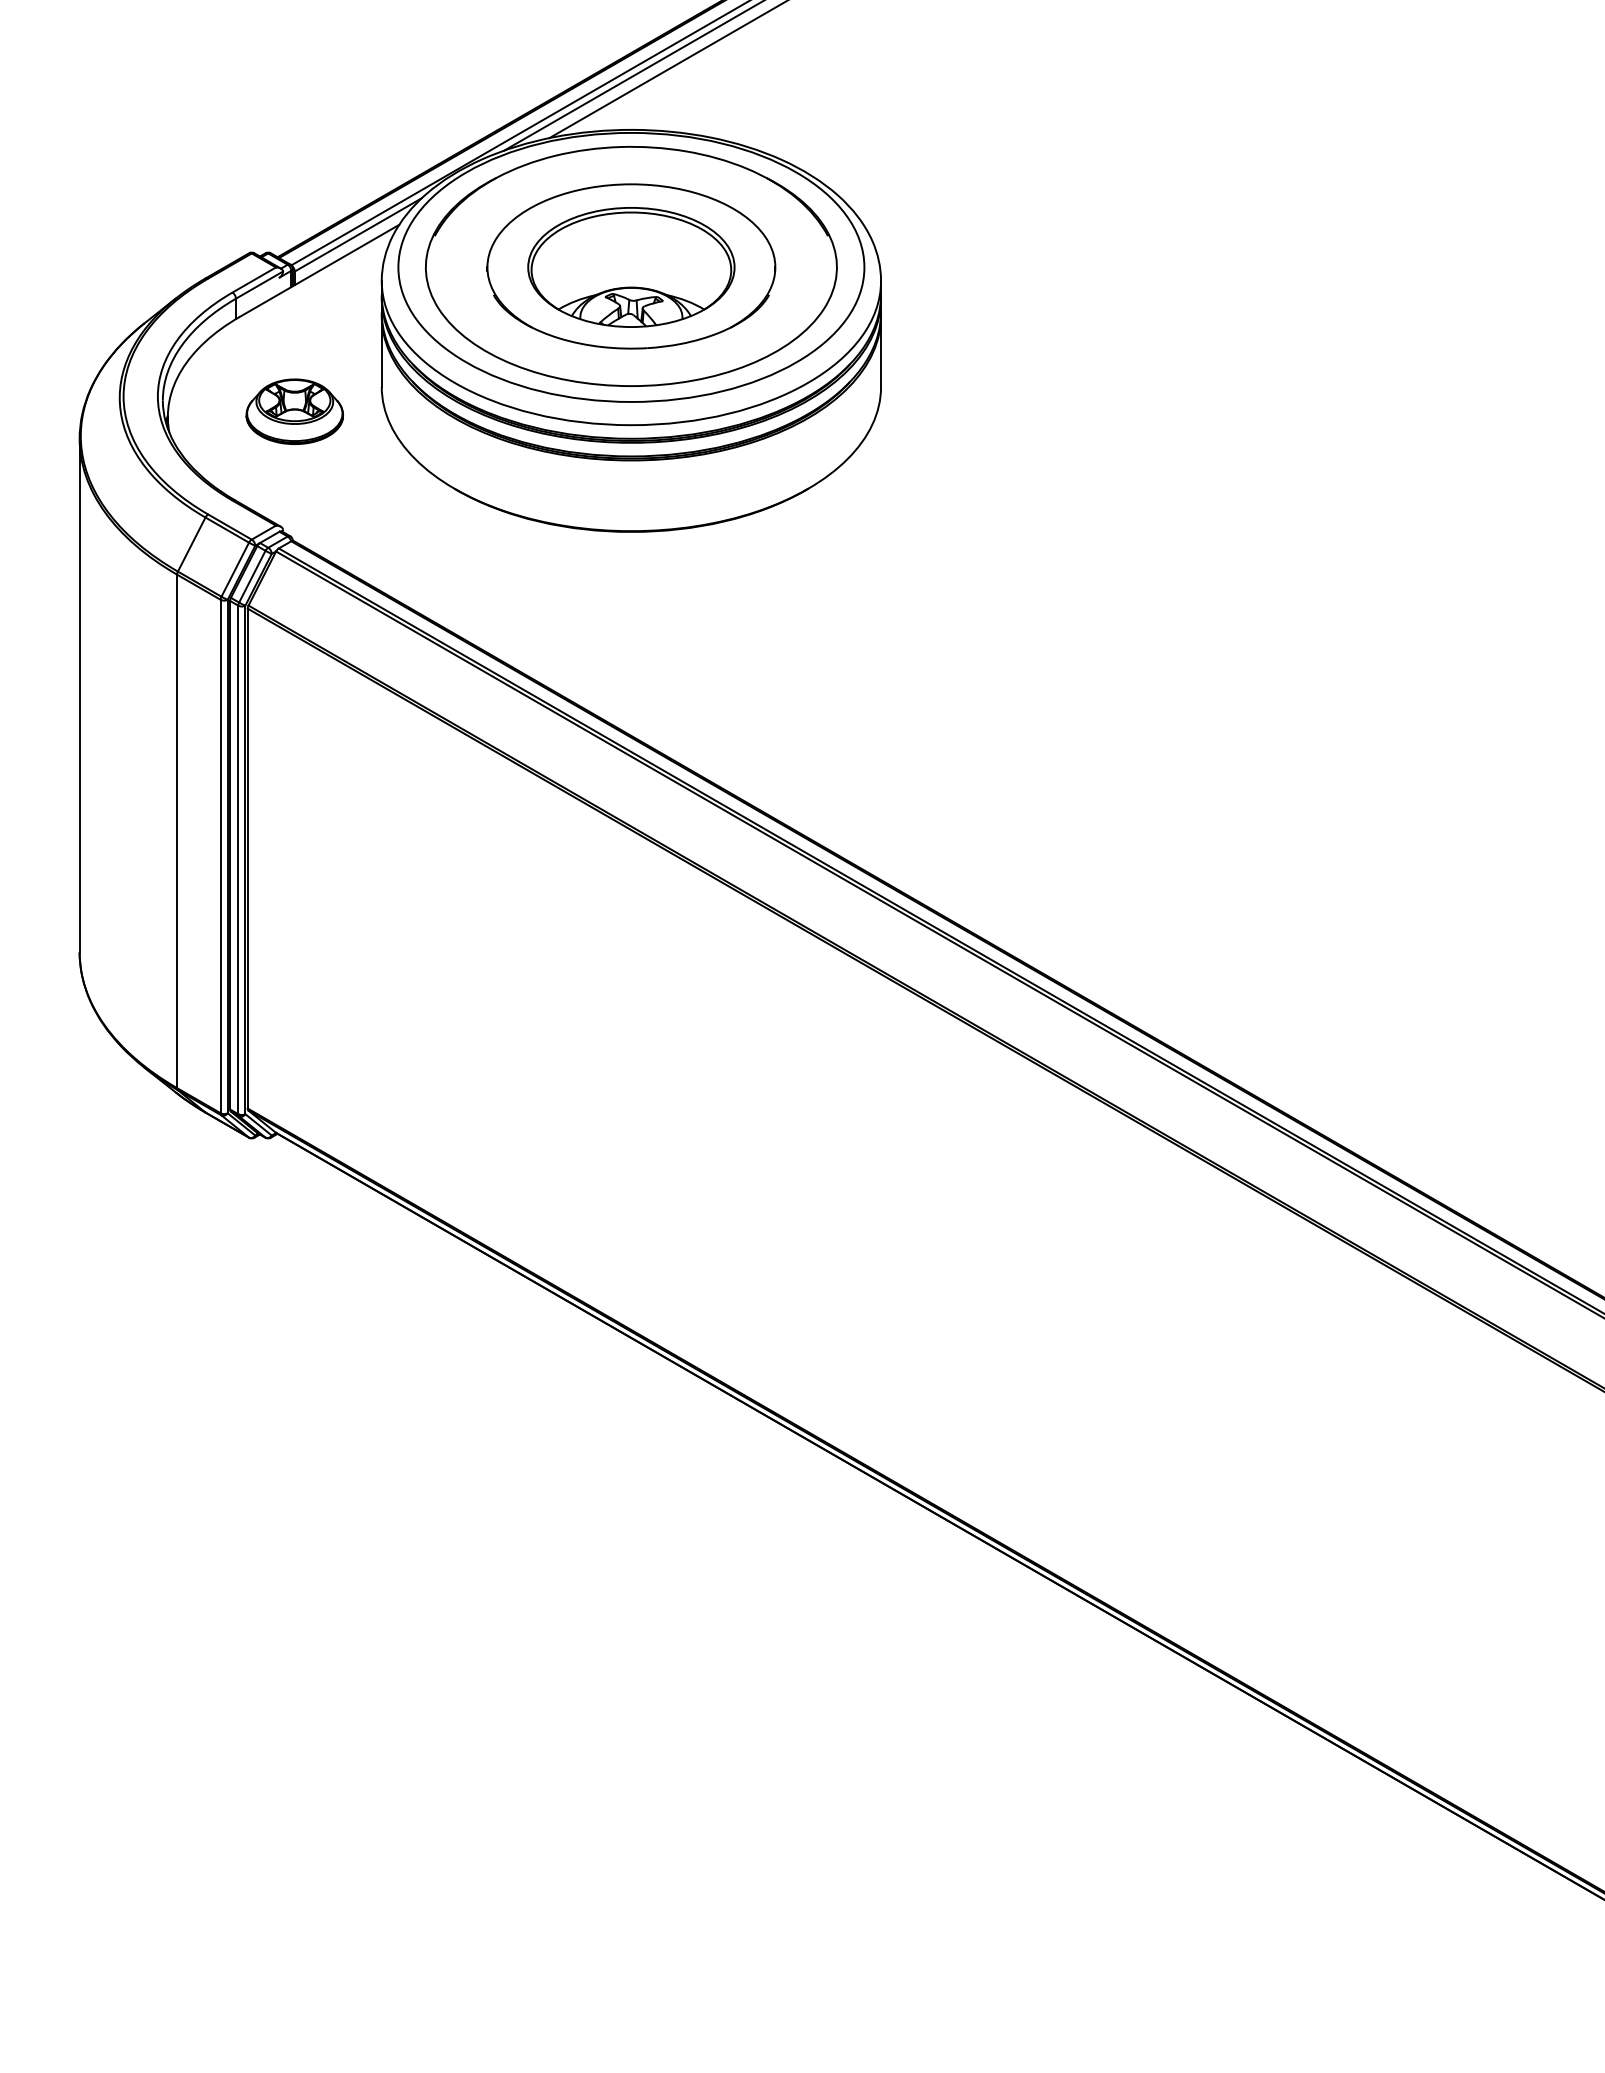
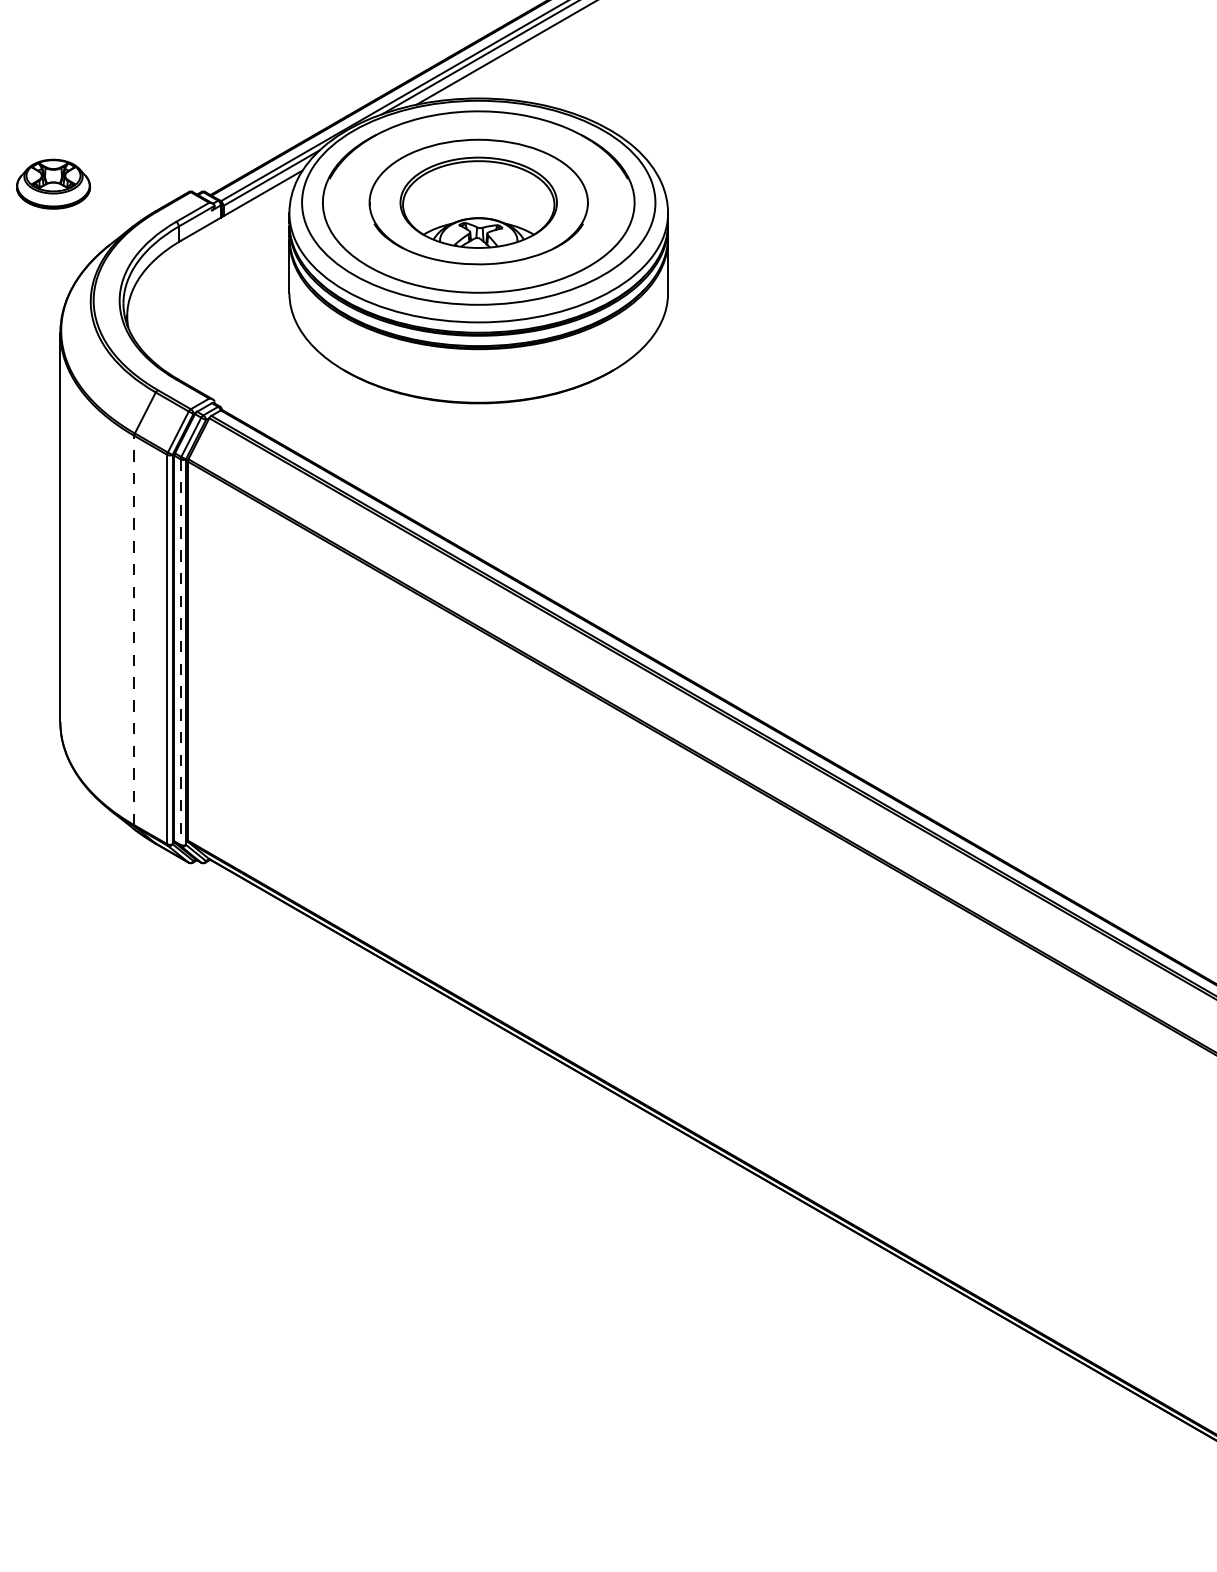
part: (294, 410) -> (53, 183), moved
line: (177, 831) -> (134, 630), solid -> dashed
line: (238, 860) -> (180, 652), solid -> dashed

